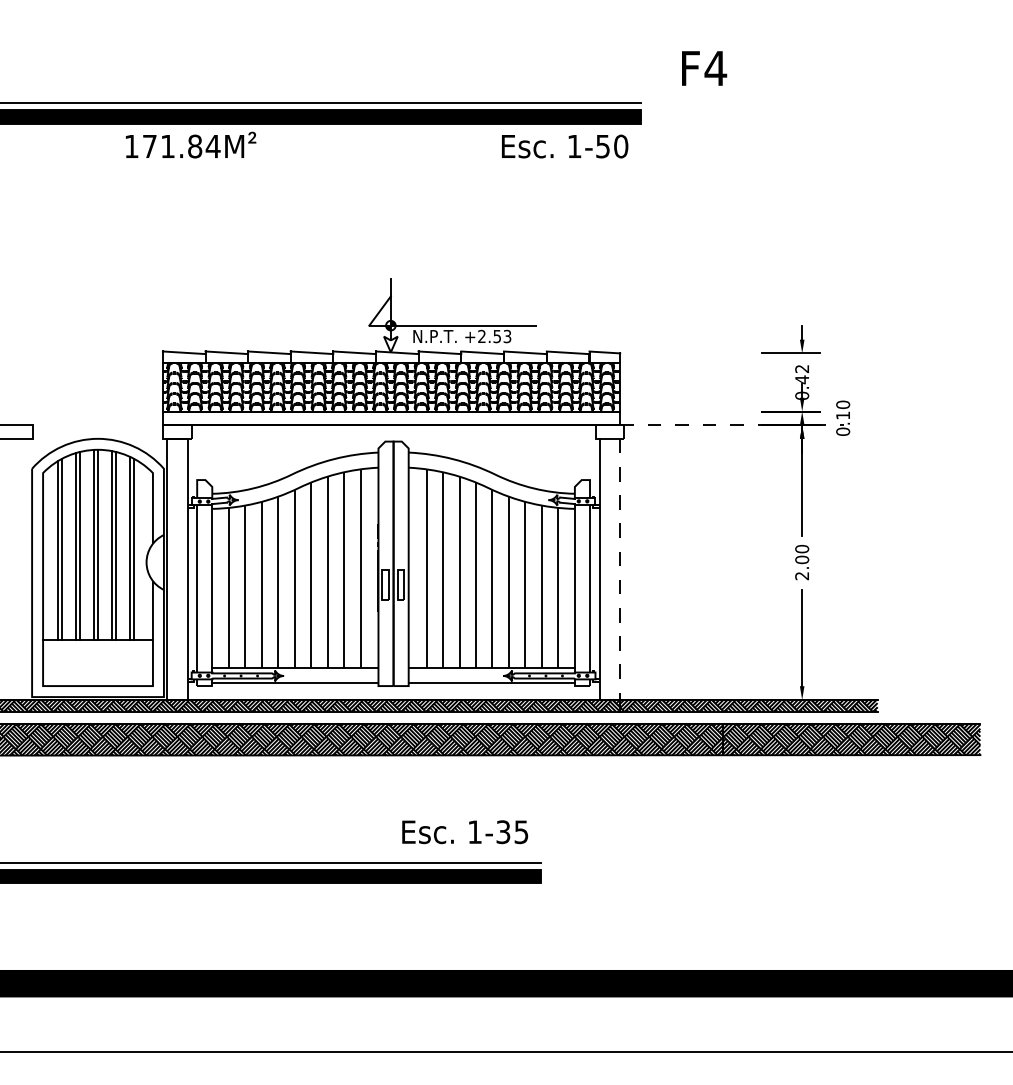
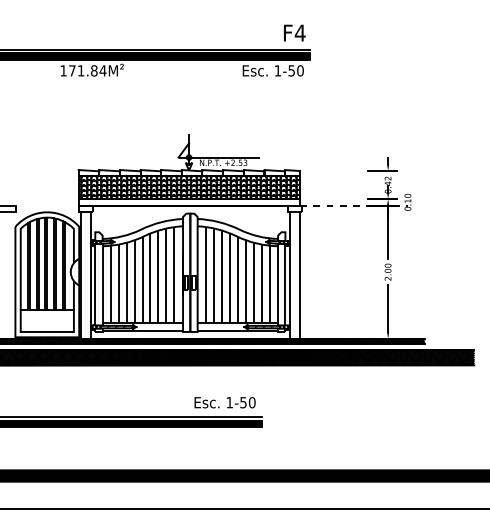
text: (703, 67) -> (294, 32), moved
line: (621, 569) -> (300, 275), dashed -> solid
text: (511, 831) -> (247, 402), 1-35 -> 1-50

